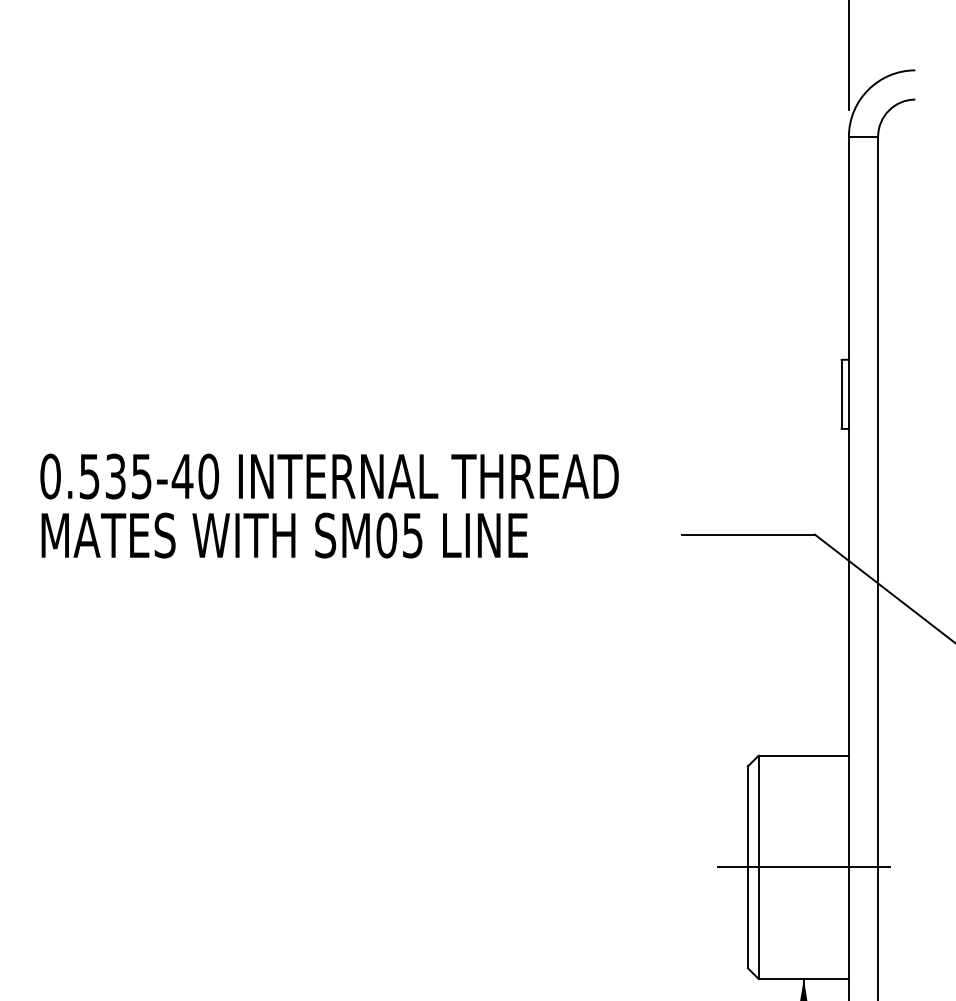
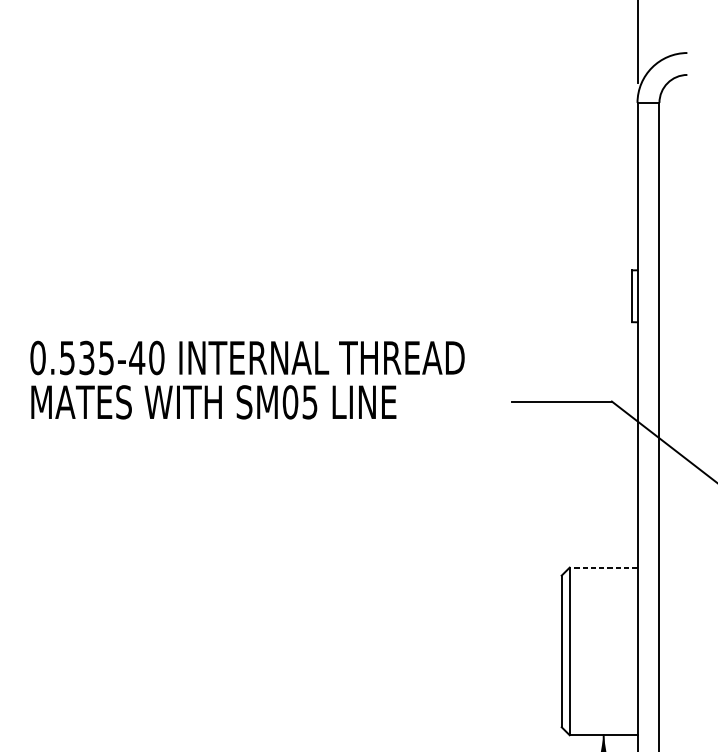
line: (803, 755) -> (603, 567), solid -> dashed
line: (803, 867) -> (603, 651), removed

